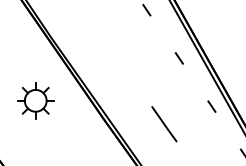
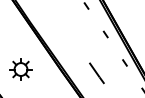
part: (34, 100) -> (20, 69), moved

